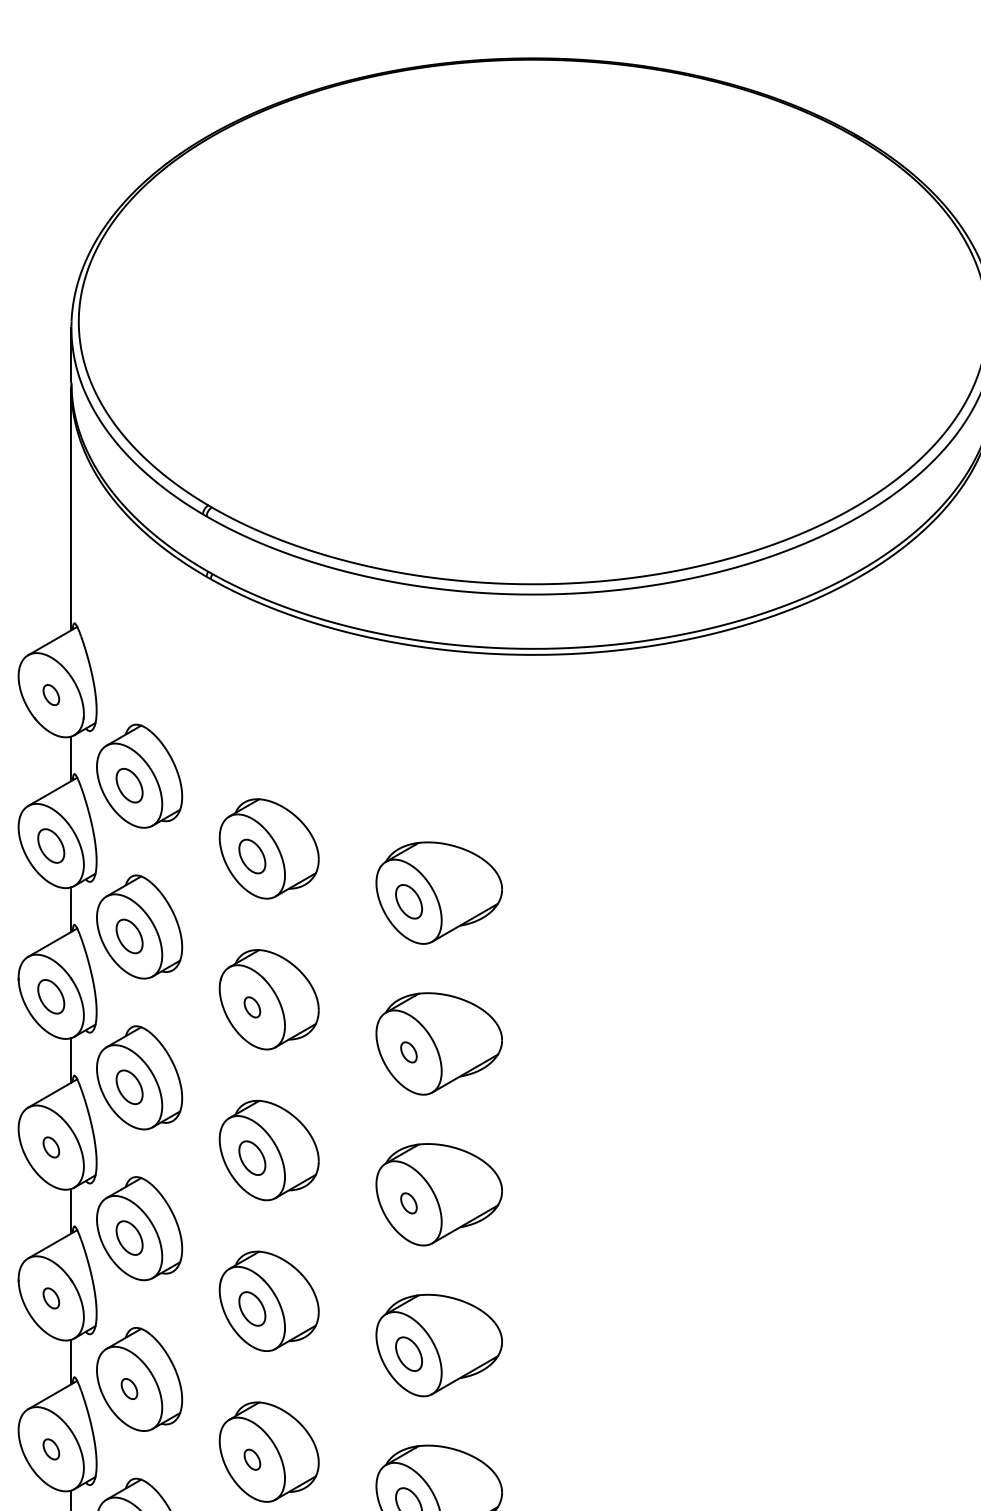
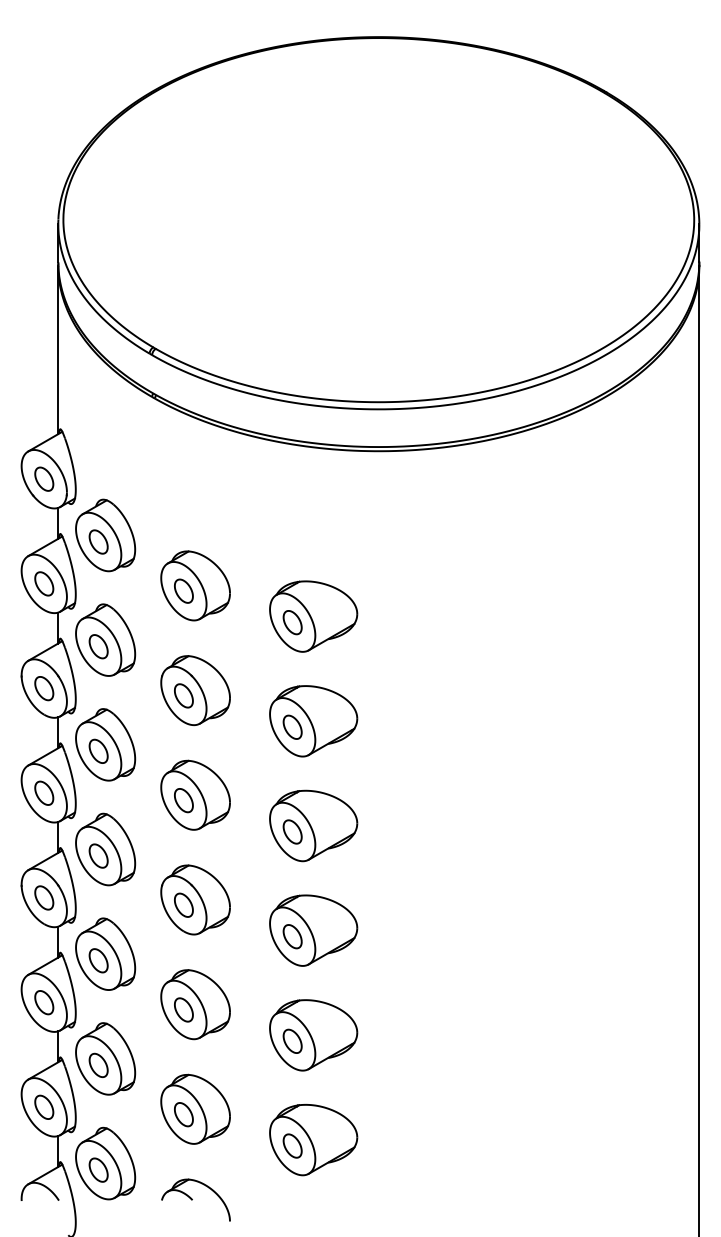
part: (51, 694) -> (44, 478), size x1.67
part: (251, 1006) -> (183, 695), size x1.67
part: (408, 1051) -> (292, 726), size x1.67
part: (51, 1146) -> (44, 792), size x1.67
part: (408, 1202) -> (292, 831), size x1.67
part: (51, 1297) -> (44, 897), size x1.67
part: (129, 1388) -> (98, 960), size x1.67
part: (51, 1448) -> (44, 1002), size x1.67
part: (251, 1459) -> (183, 1009), size x1.67

